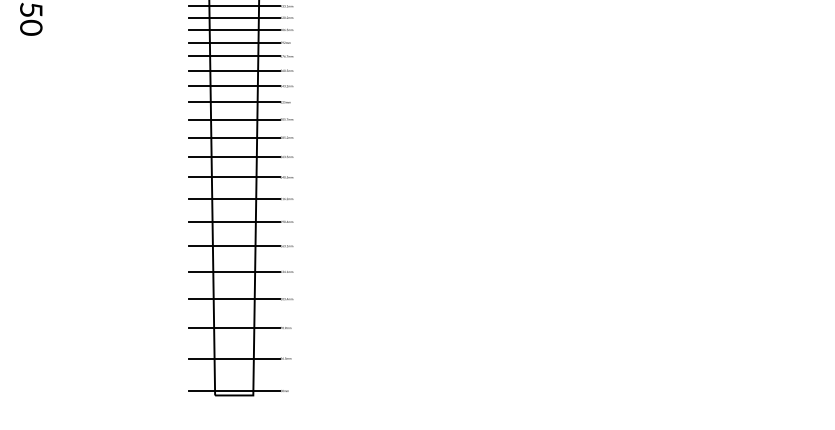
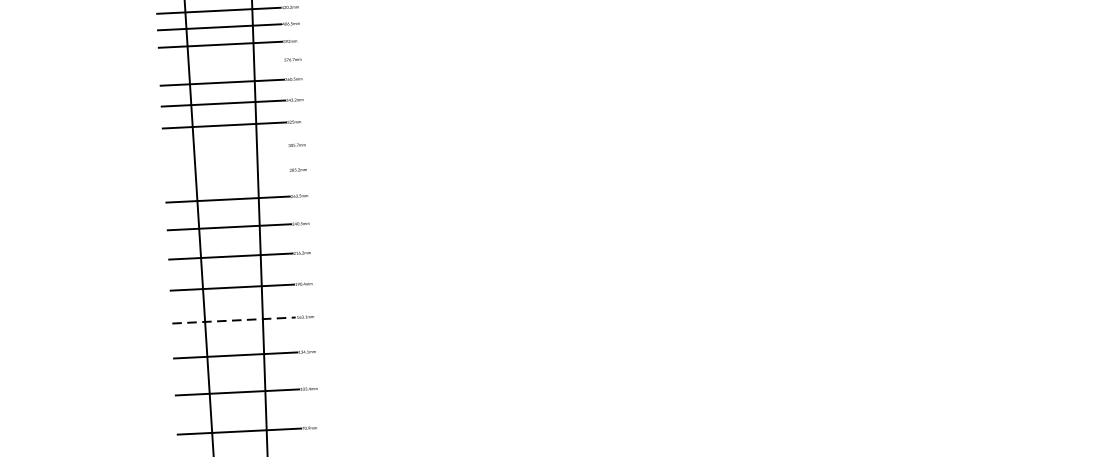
line: (233, 56) -> (220, 63), removed
line: (233, 119) -> (224, 148), removed
line: (233, 137) -> (225, 173), removed
line: (234, 246) -> (234, 320), solid -> dashed

